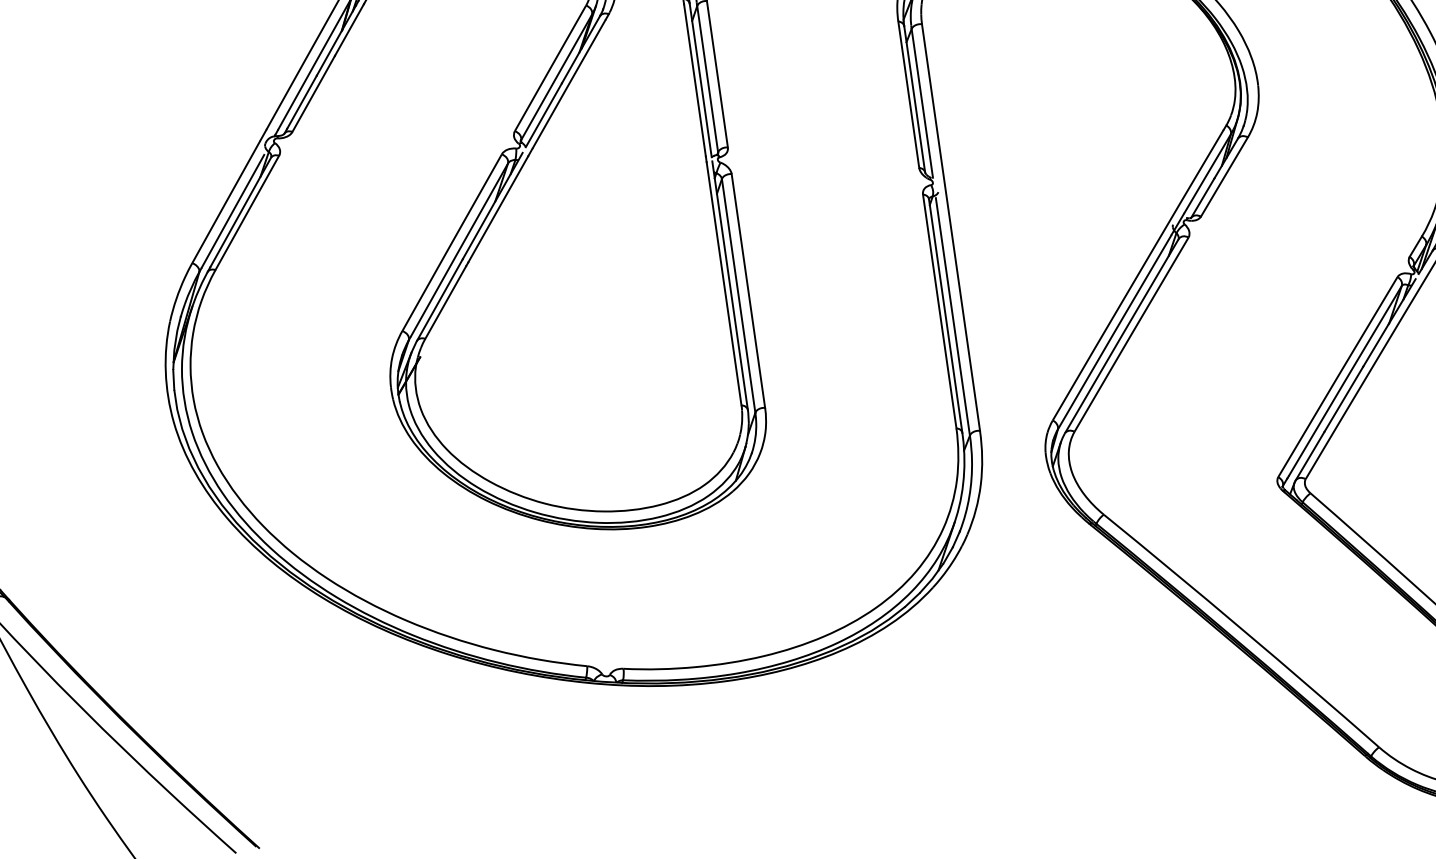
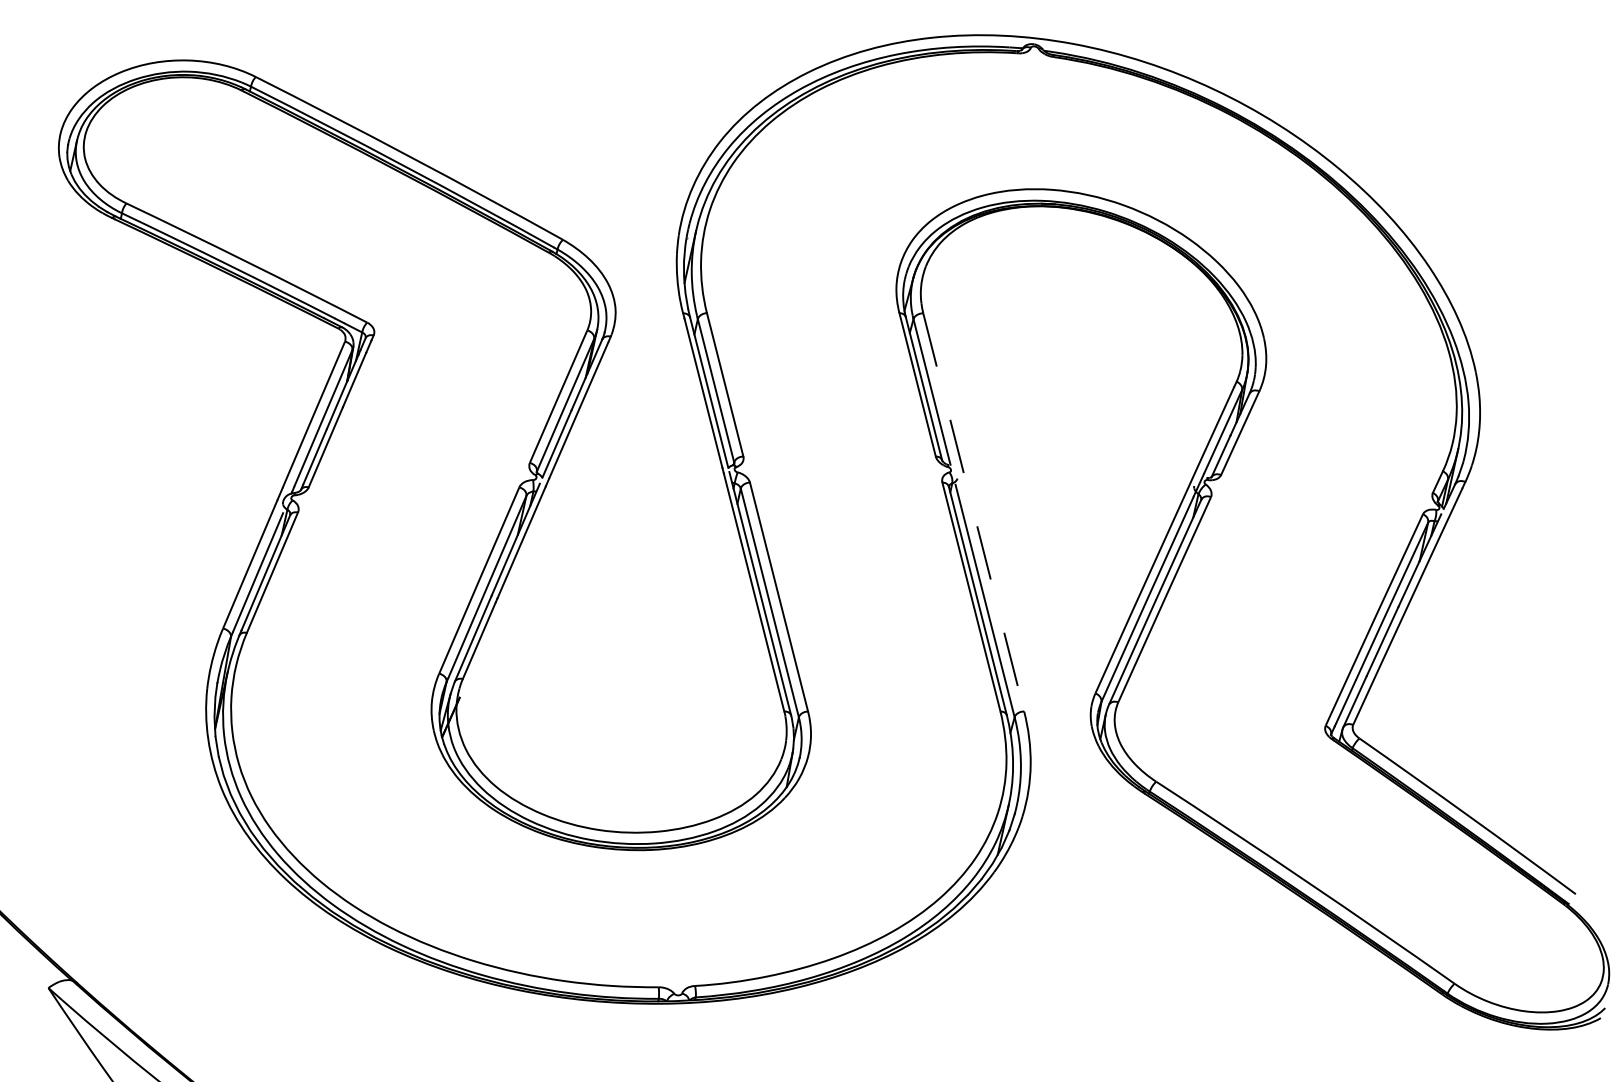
line: (950, 227) -> (973, 512), solid -> dashed

